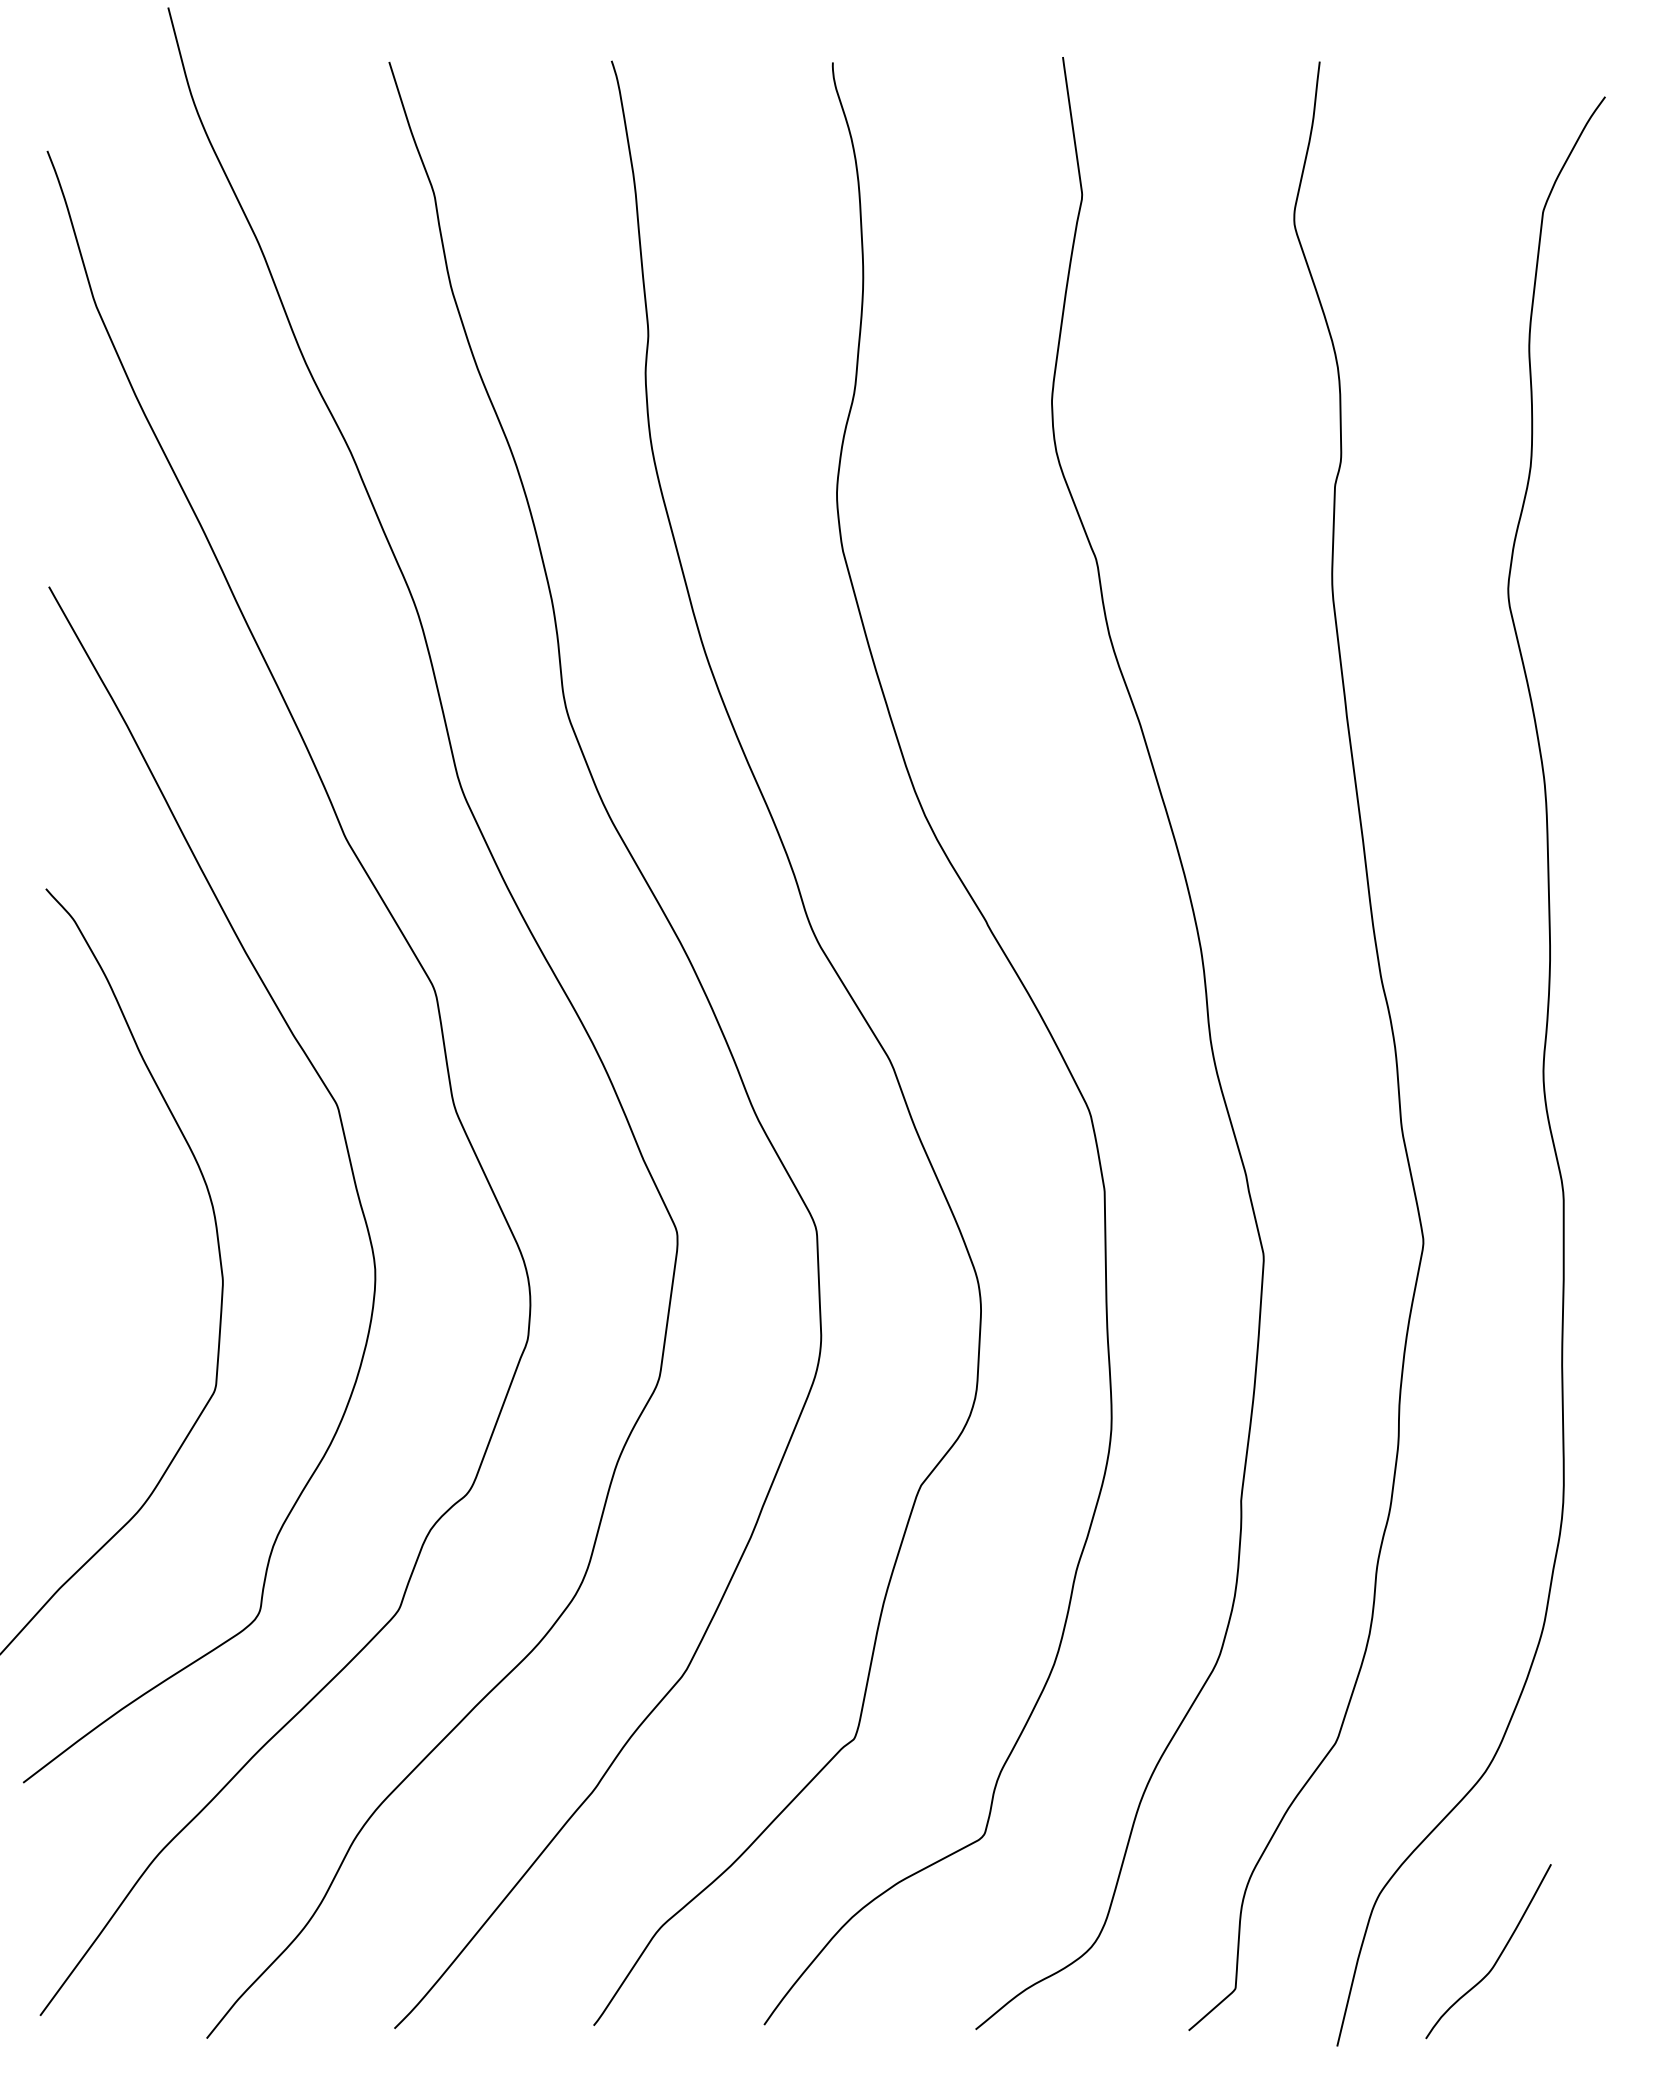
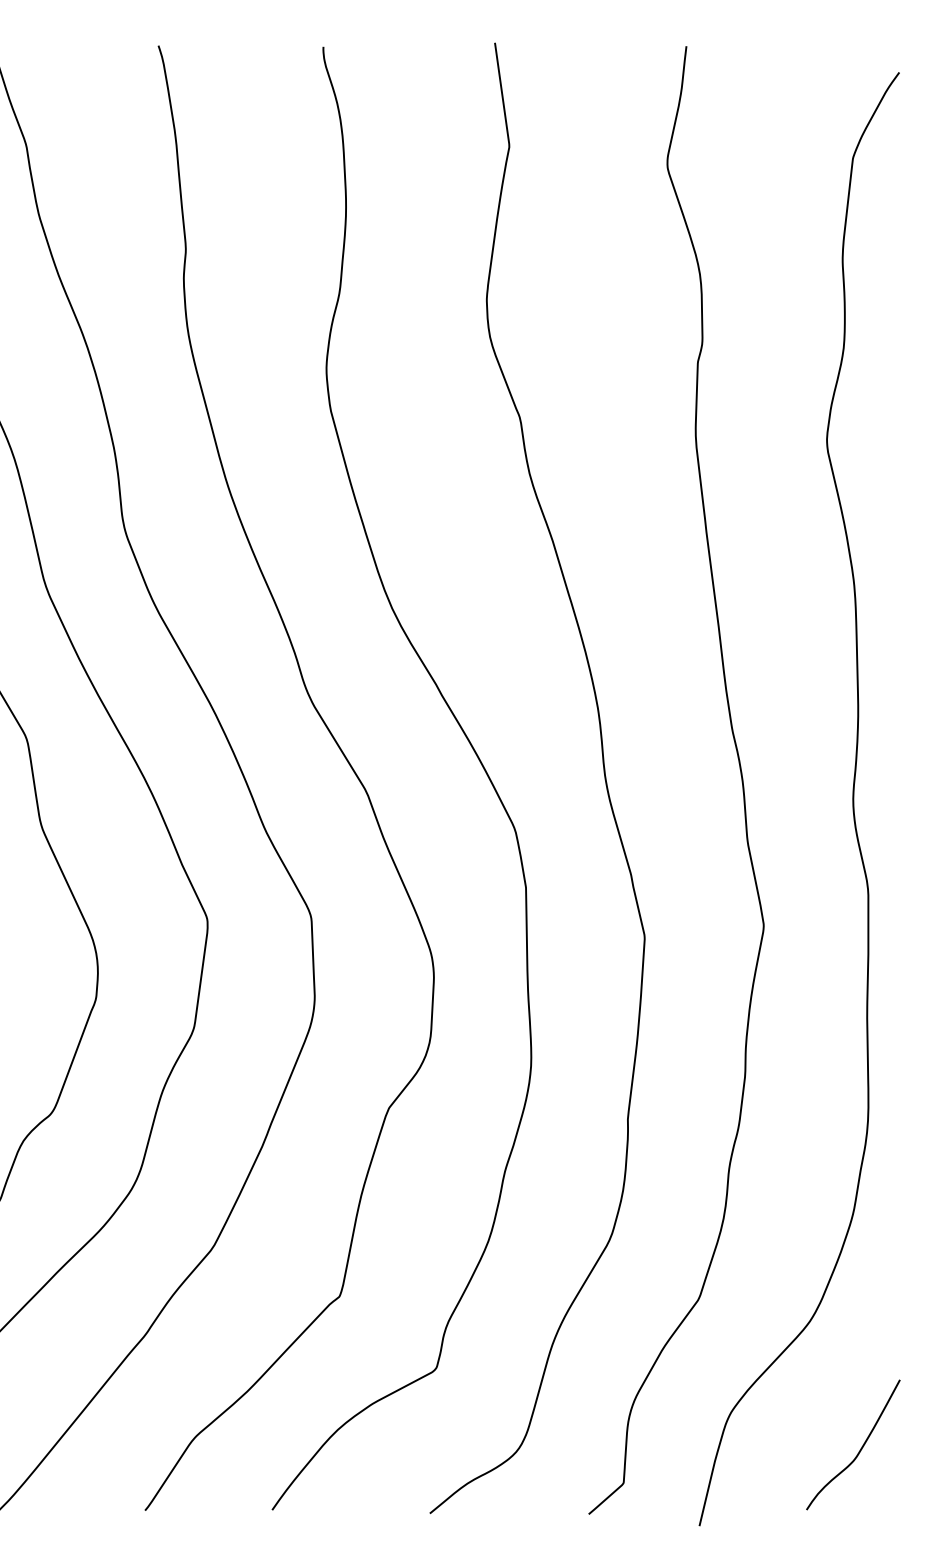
curve: (1498, 1956) -> (860, 1448), moved

